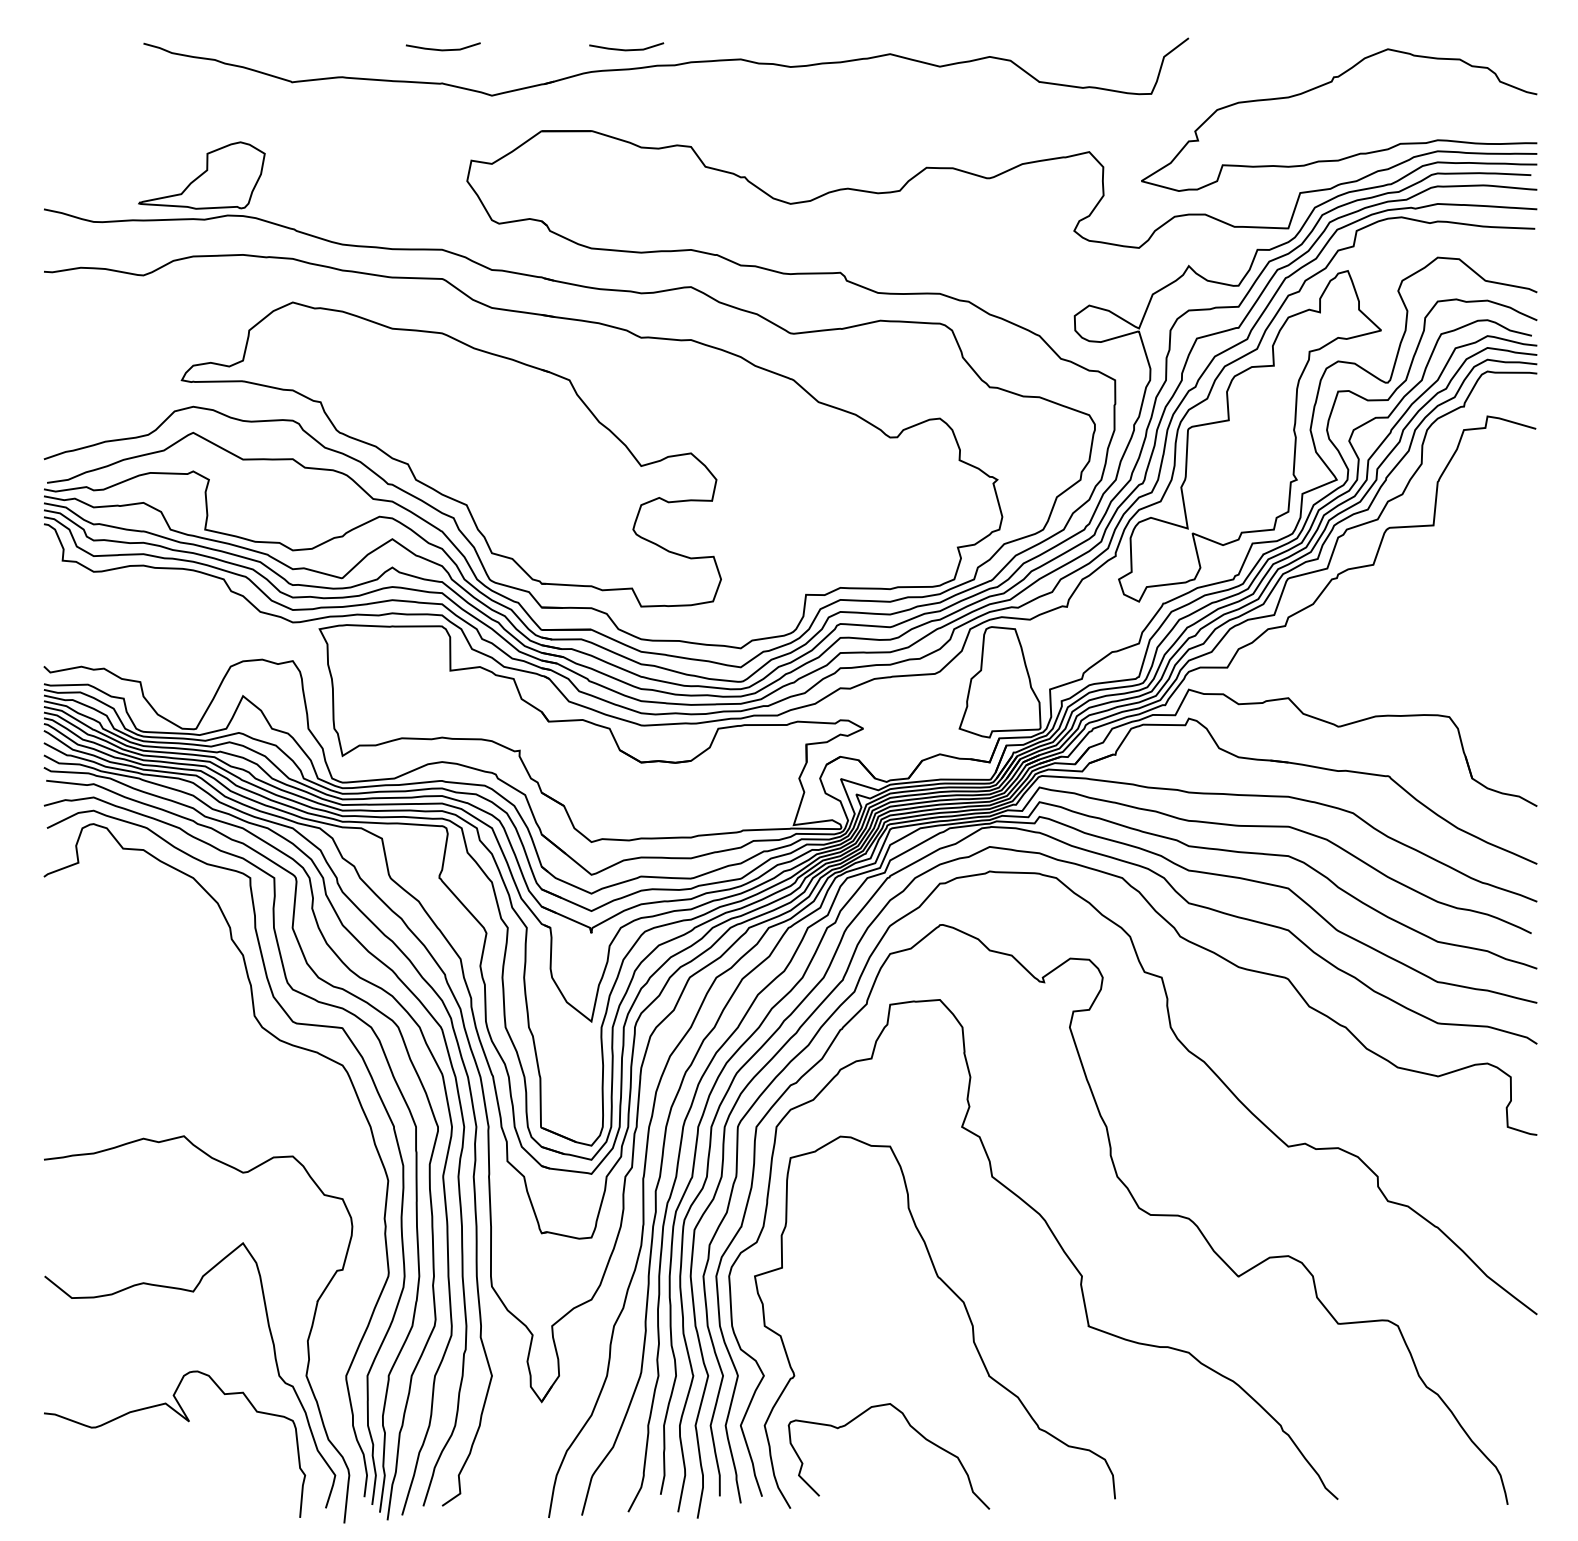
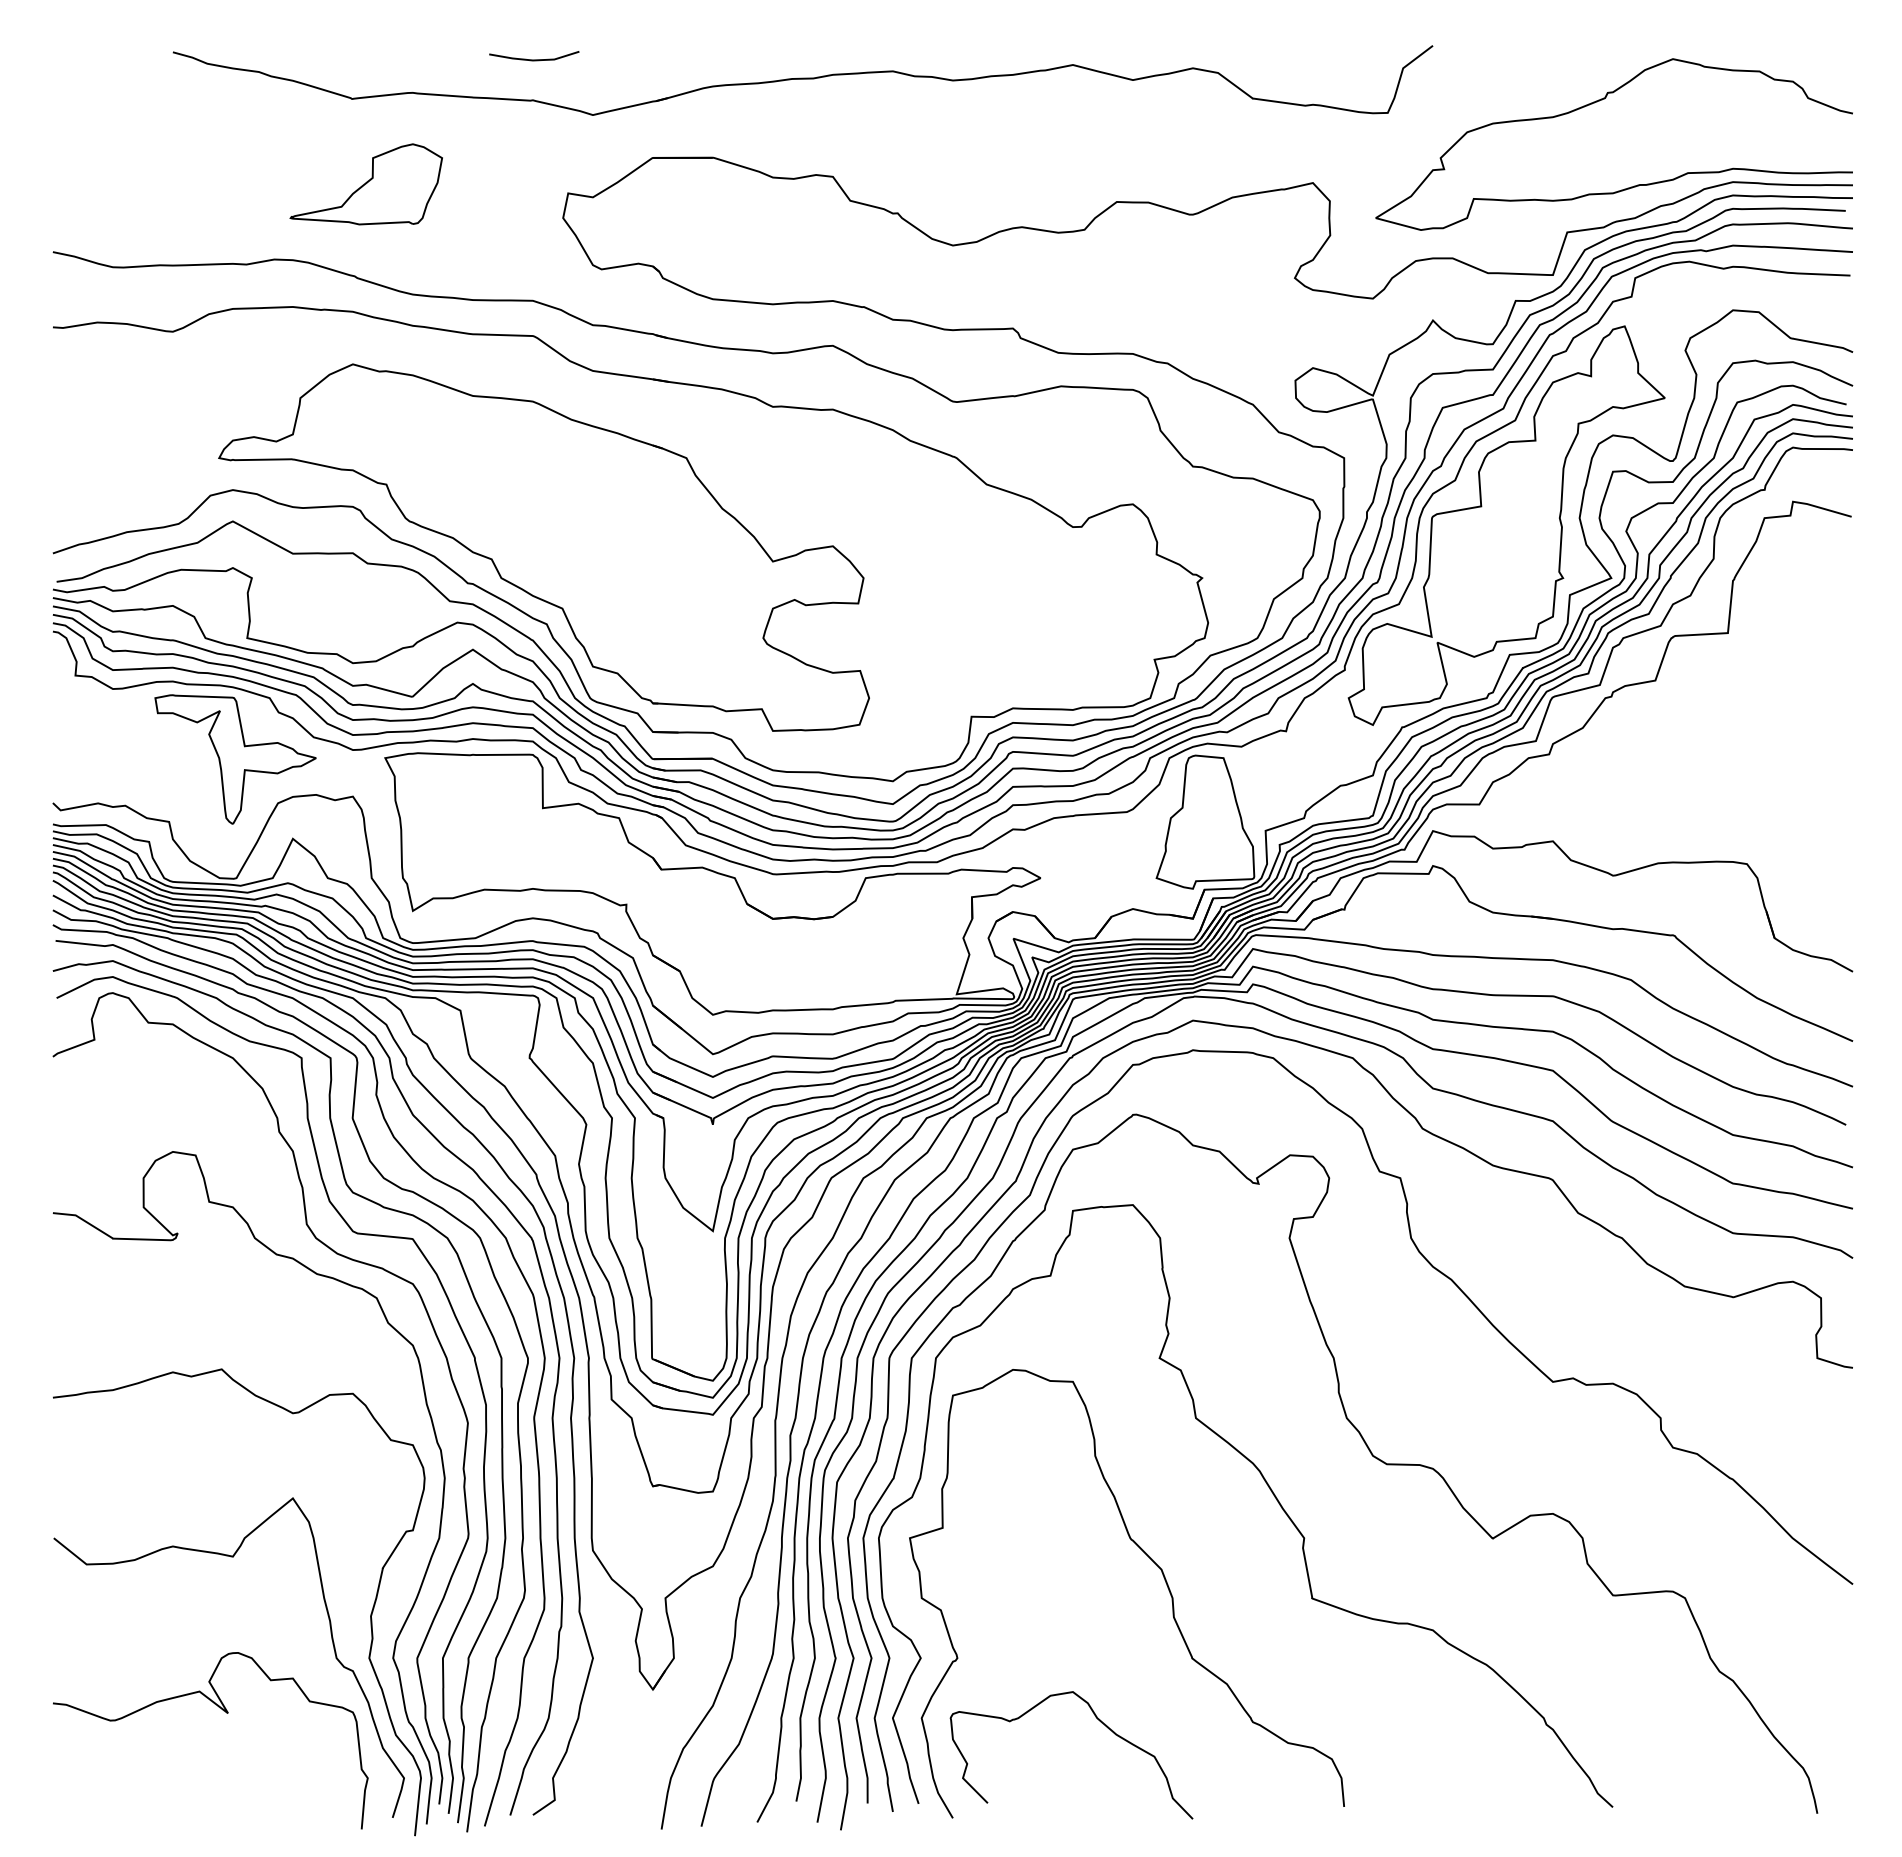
line: (626, 49) -> (755, 59), removed
part: (201, 175) -> (365, 184), moved
part: (195, 630) -> (235, 759), added
curve: (361, 1195) -> (435, 1440), added

